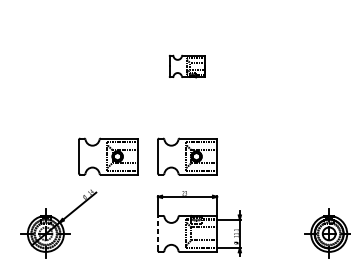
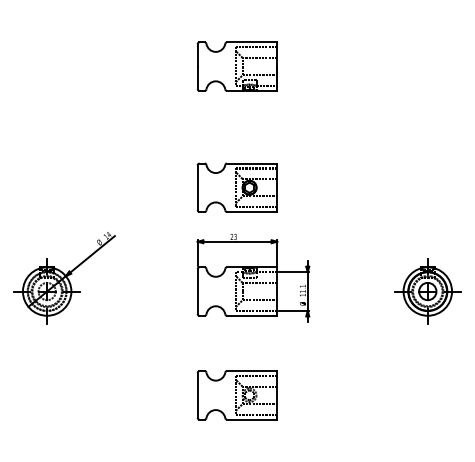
part: (186, 66) -> (236, 66), size x1.67
part: (107, 156) -> (130, 187), removed
line: (157, 233) -> (197, 291), dashed -> solid

